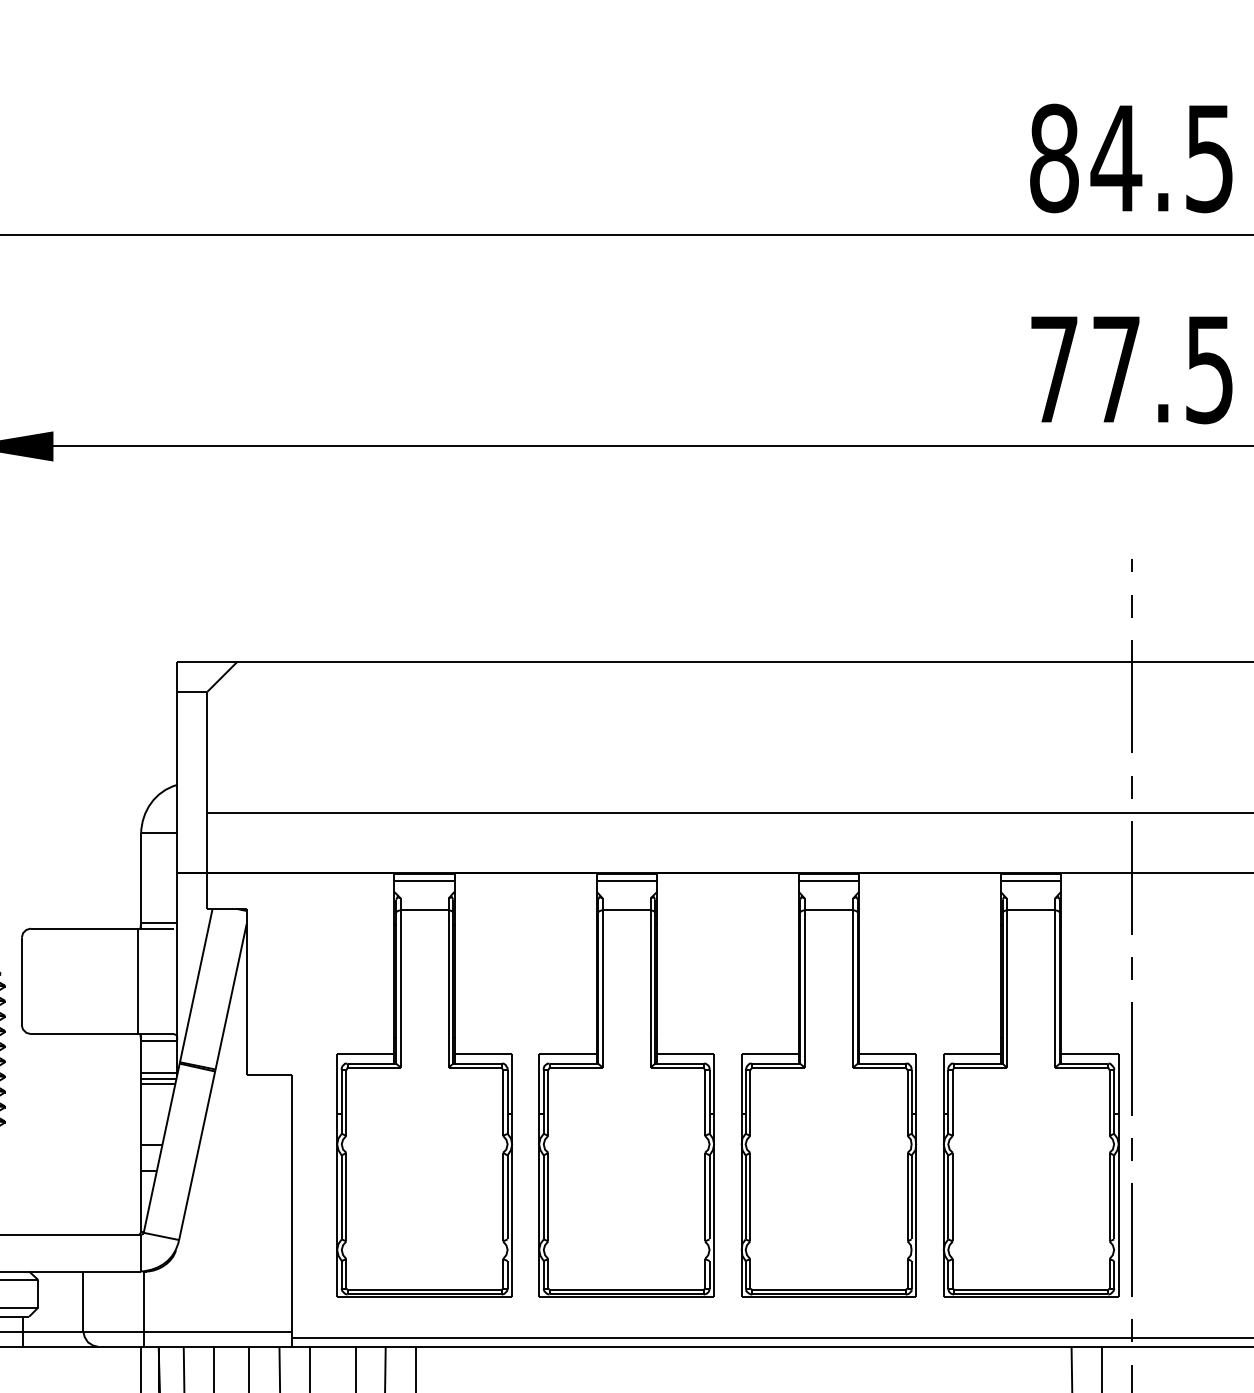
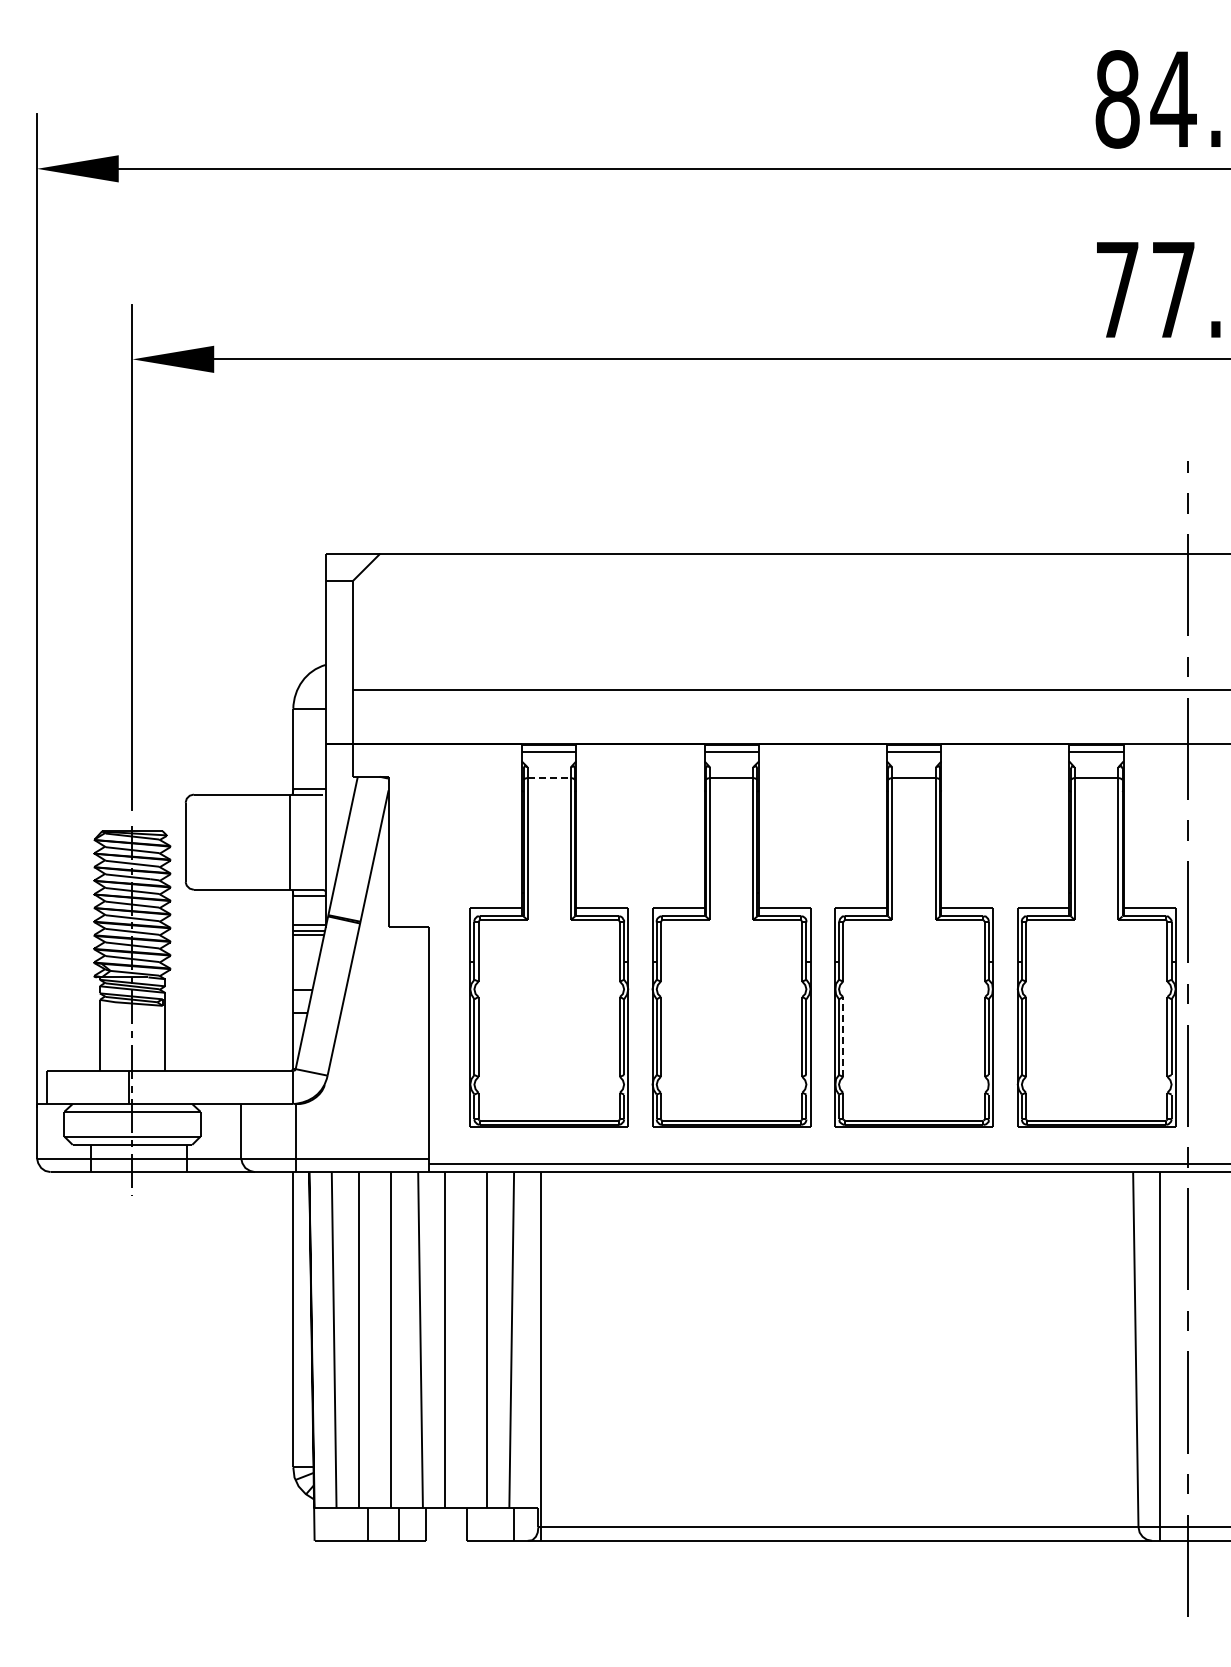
line: (424, 909) -> (549, 777), solid -> dashed
line: (750, 1196) -> (843, 1036), solid -> dashed

